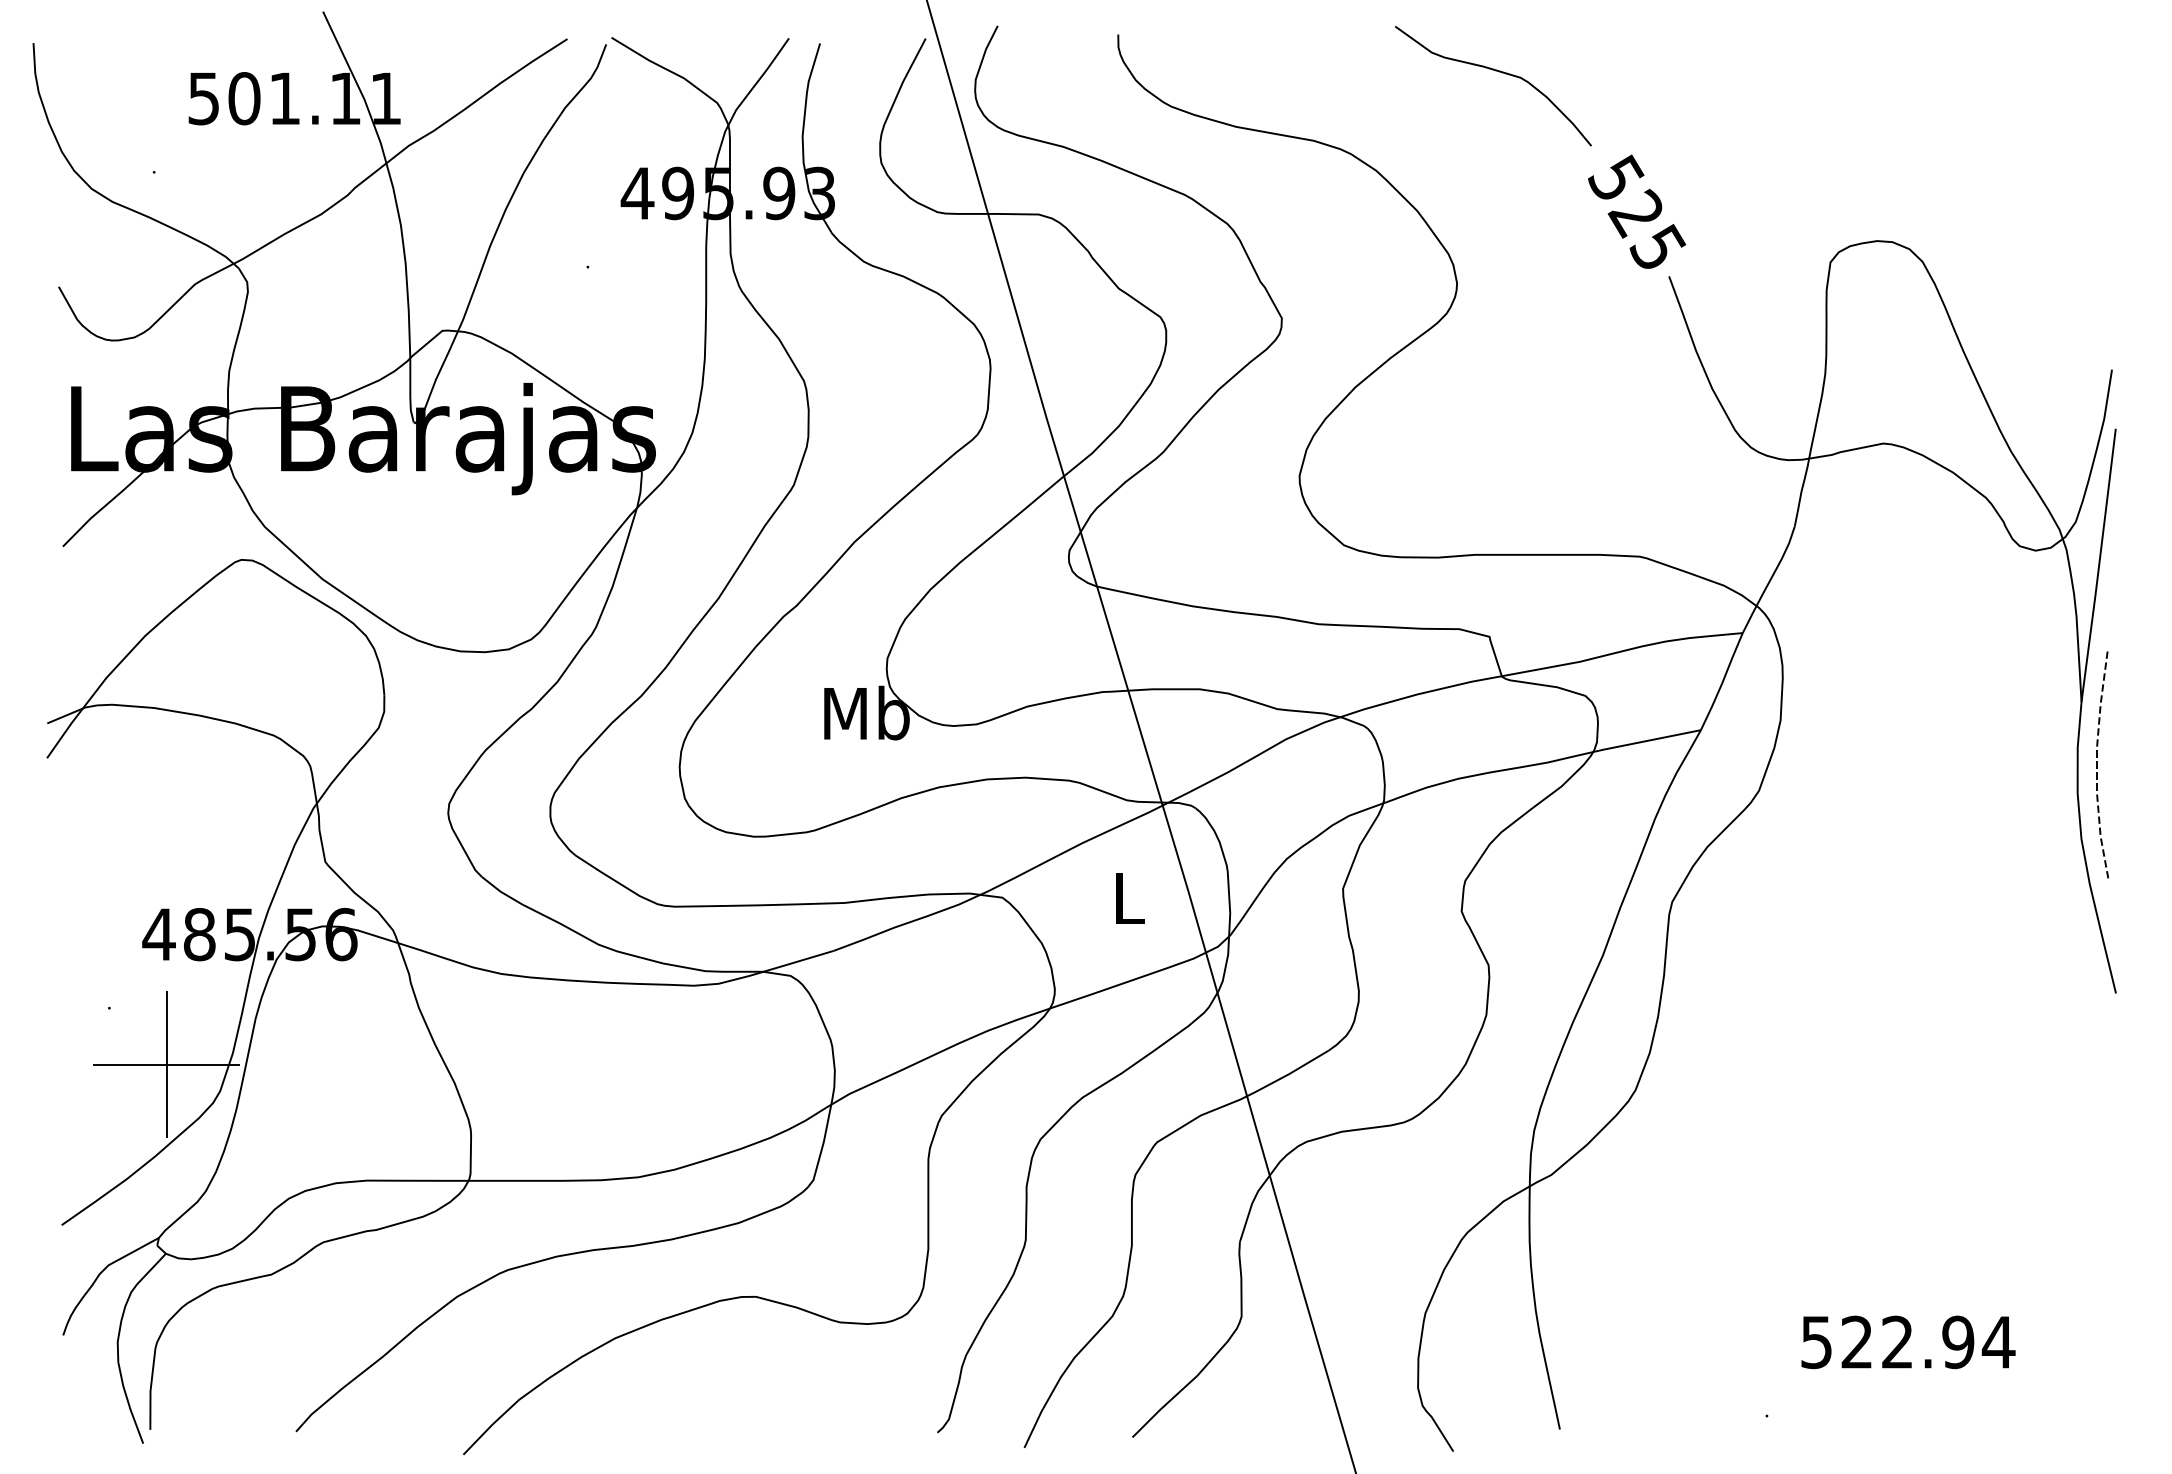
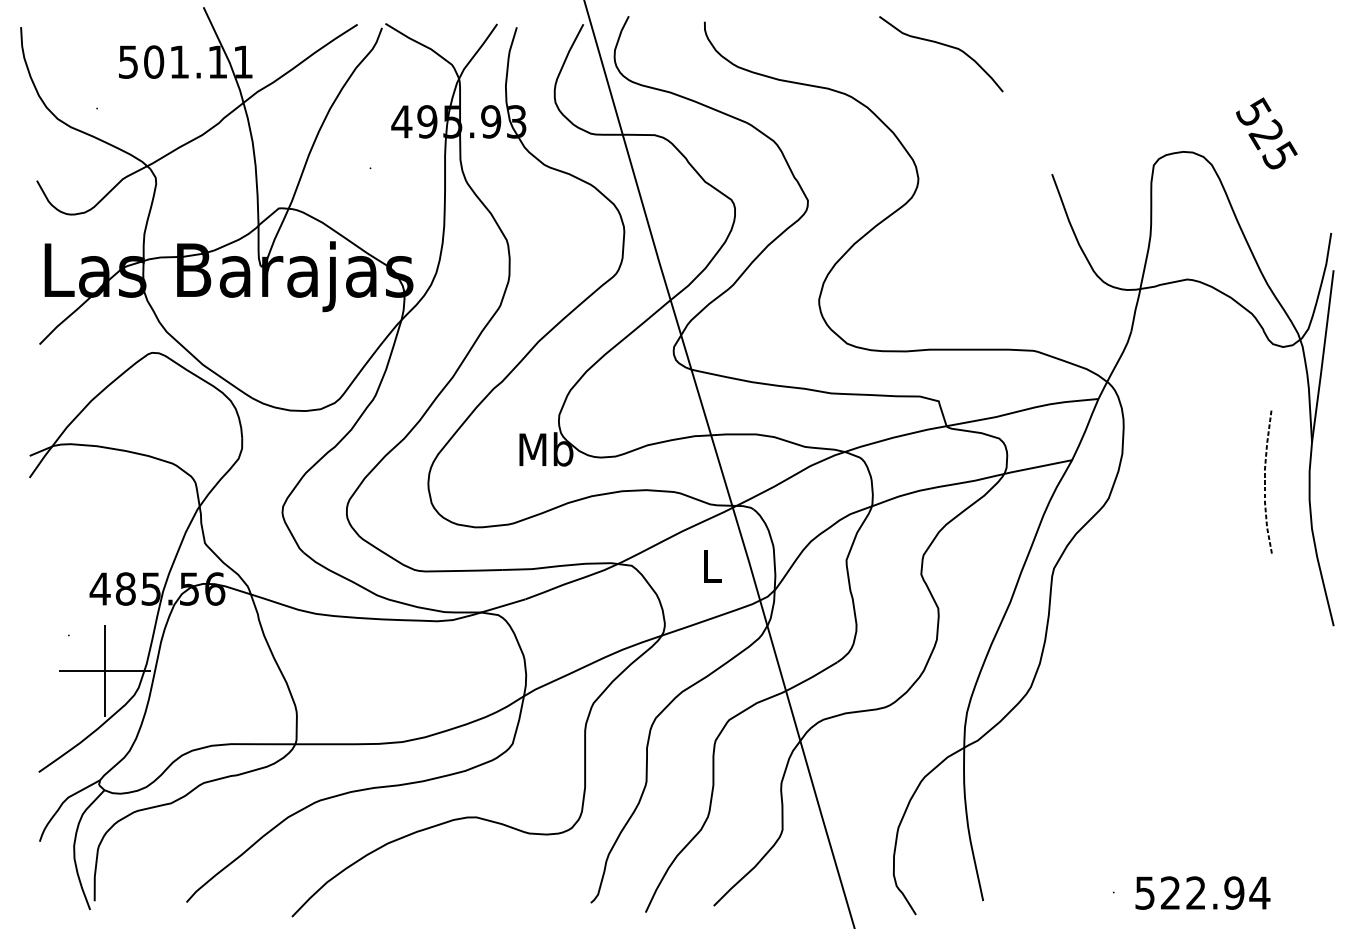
text: (1636, 211) -> (1266, 133), moved
curve: (2098, 763) -> (1265, 481), moved
text: (1907, 1341) -> (1202, 892), moved

